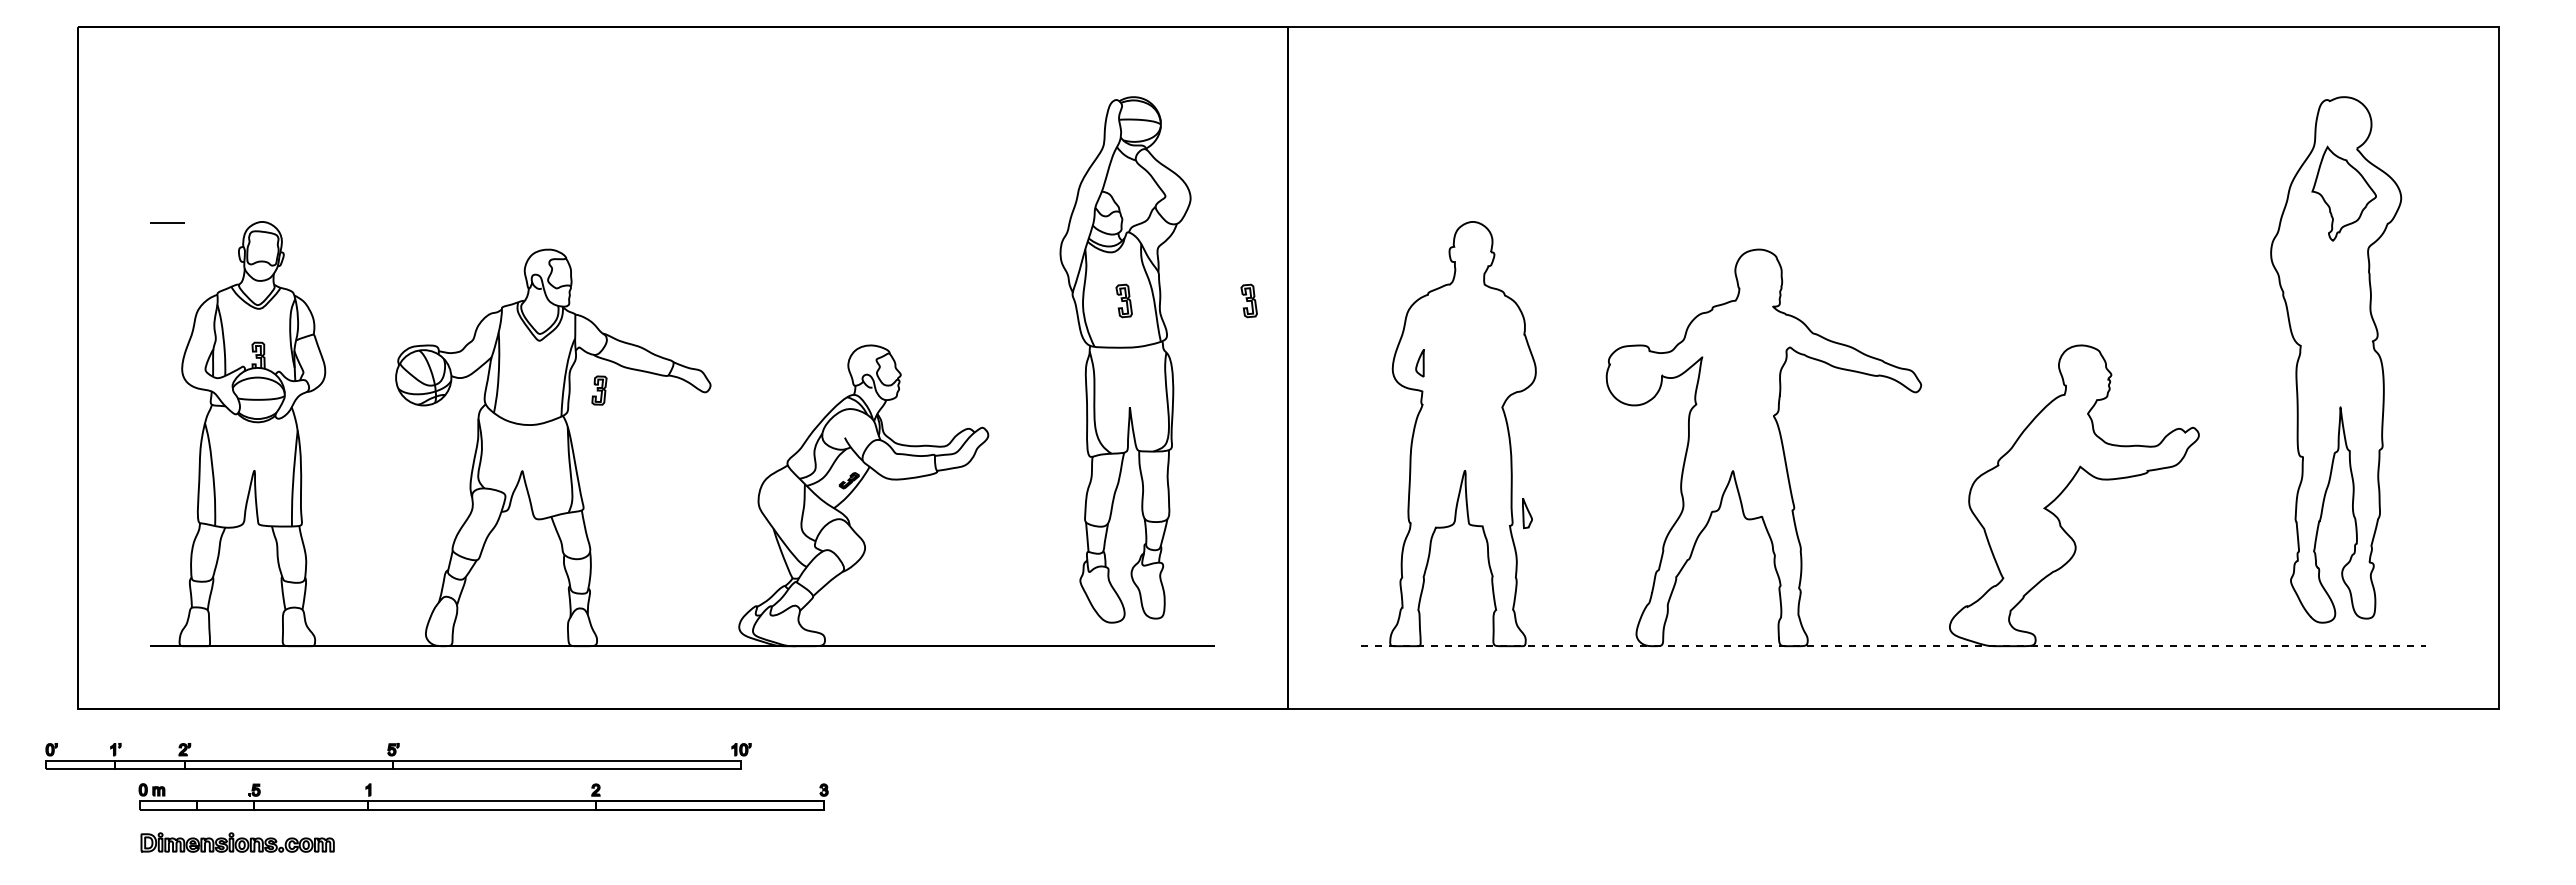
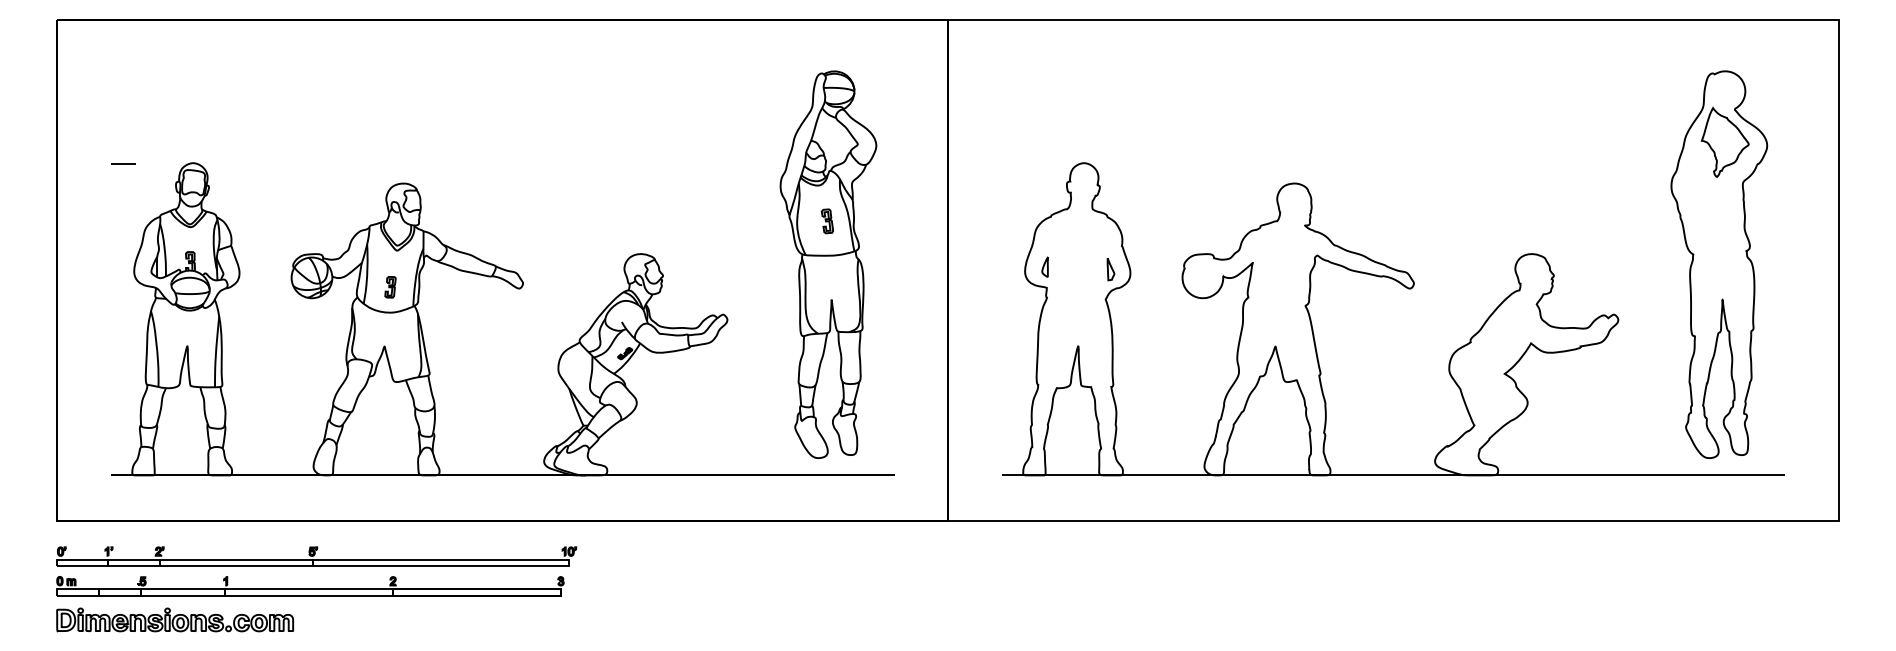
part: (1248, 300) -> (918, 221), removed
part: (599, 390) -> (390, 287), moved
part: (1527, 513) -> (1111, 269), moved
line: (1893, 646) -> (1393, 475), dashed -> solid
part: (398, 756) -> (316, 556), moved
part: (483, 796) -> (310, 586), moved
part: (237, 842) -> (174, 619), size x1.67

